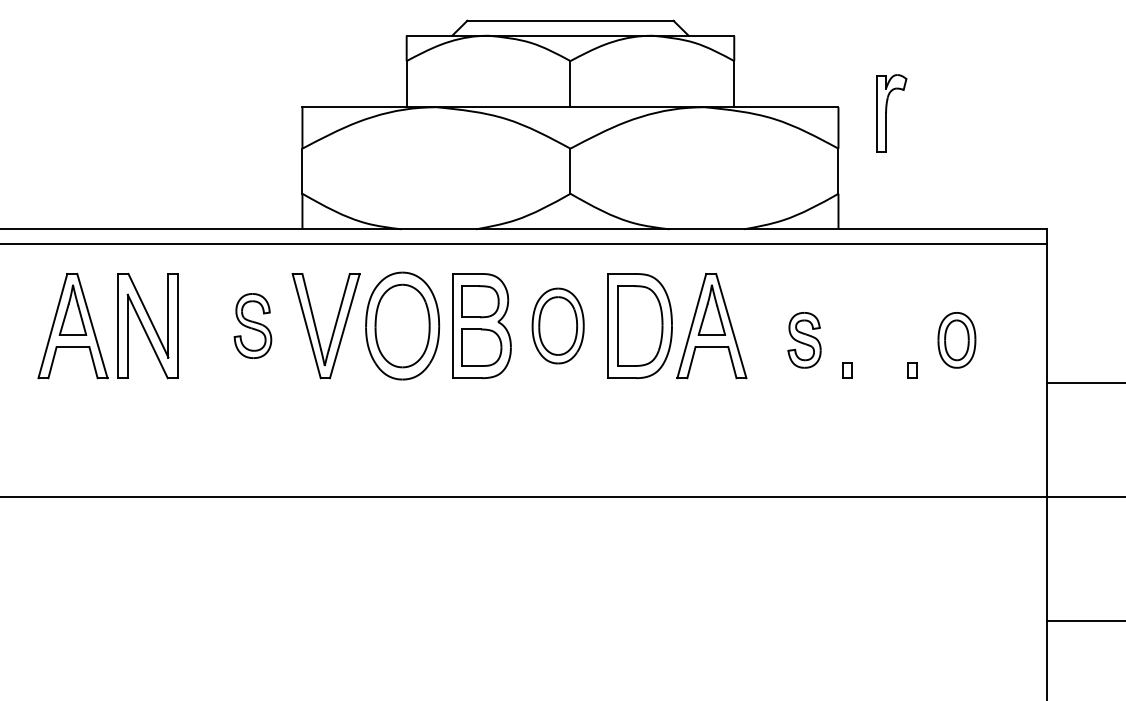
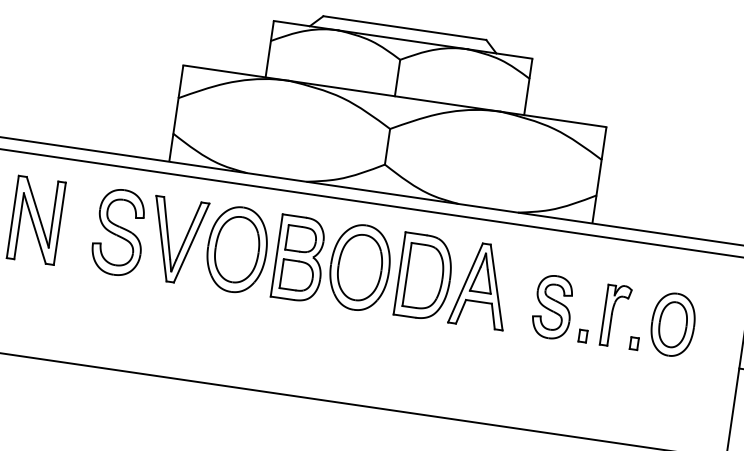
part: (891, 113) -> (616, 315), moved
part: (252, 325) -> (118, 231), size x1.67
part: (557, 325) -> (359, 267), size x1.43
part: (804, 340) -> (552, 307), size x1.43
part: (956, 340) -> (672, 324), size x1.43

